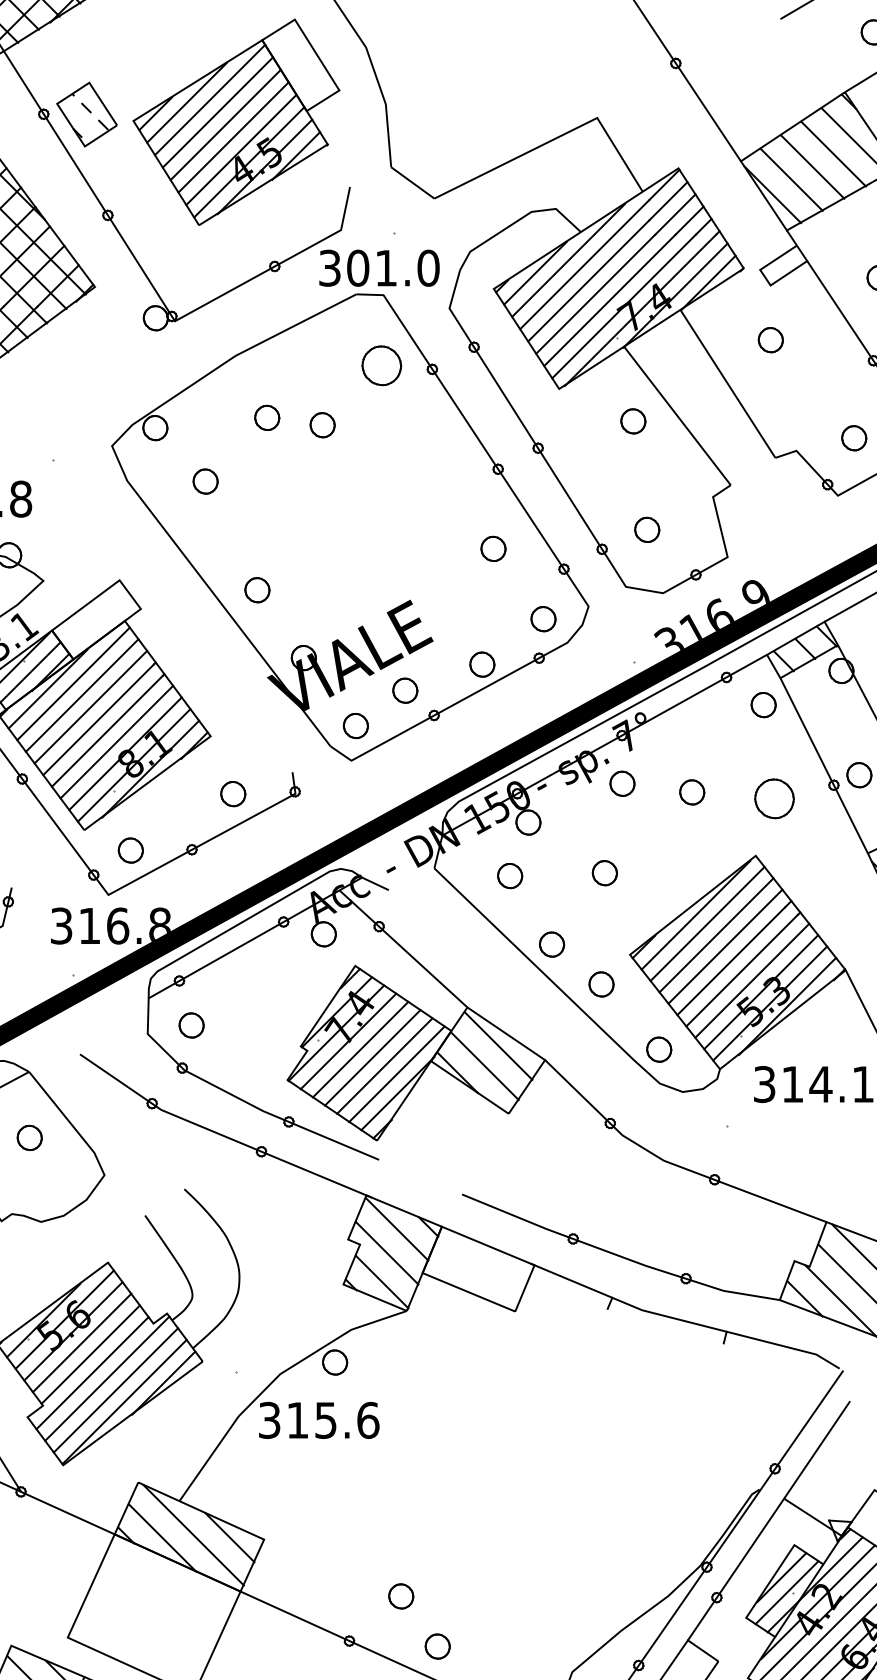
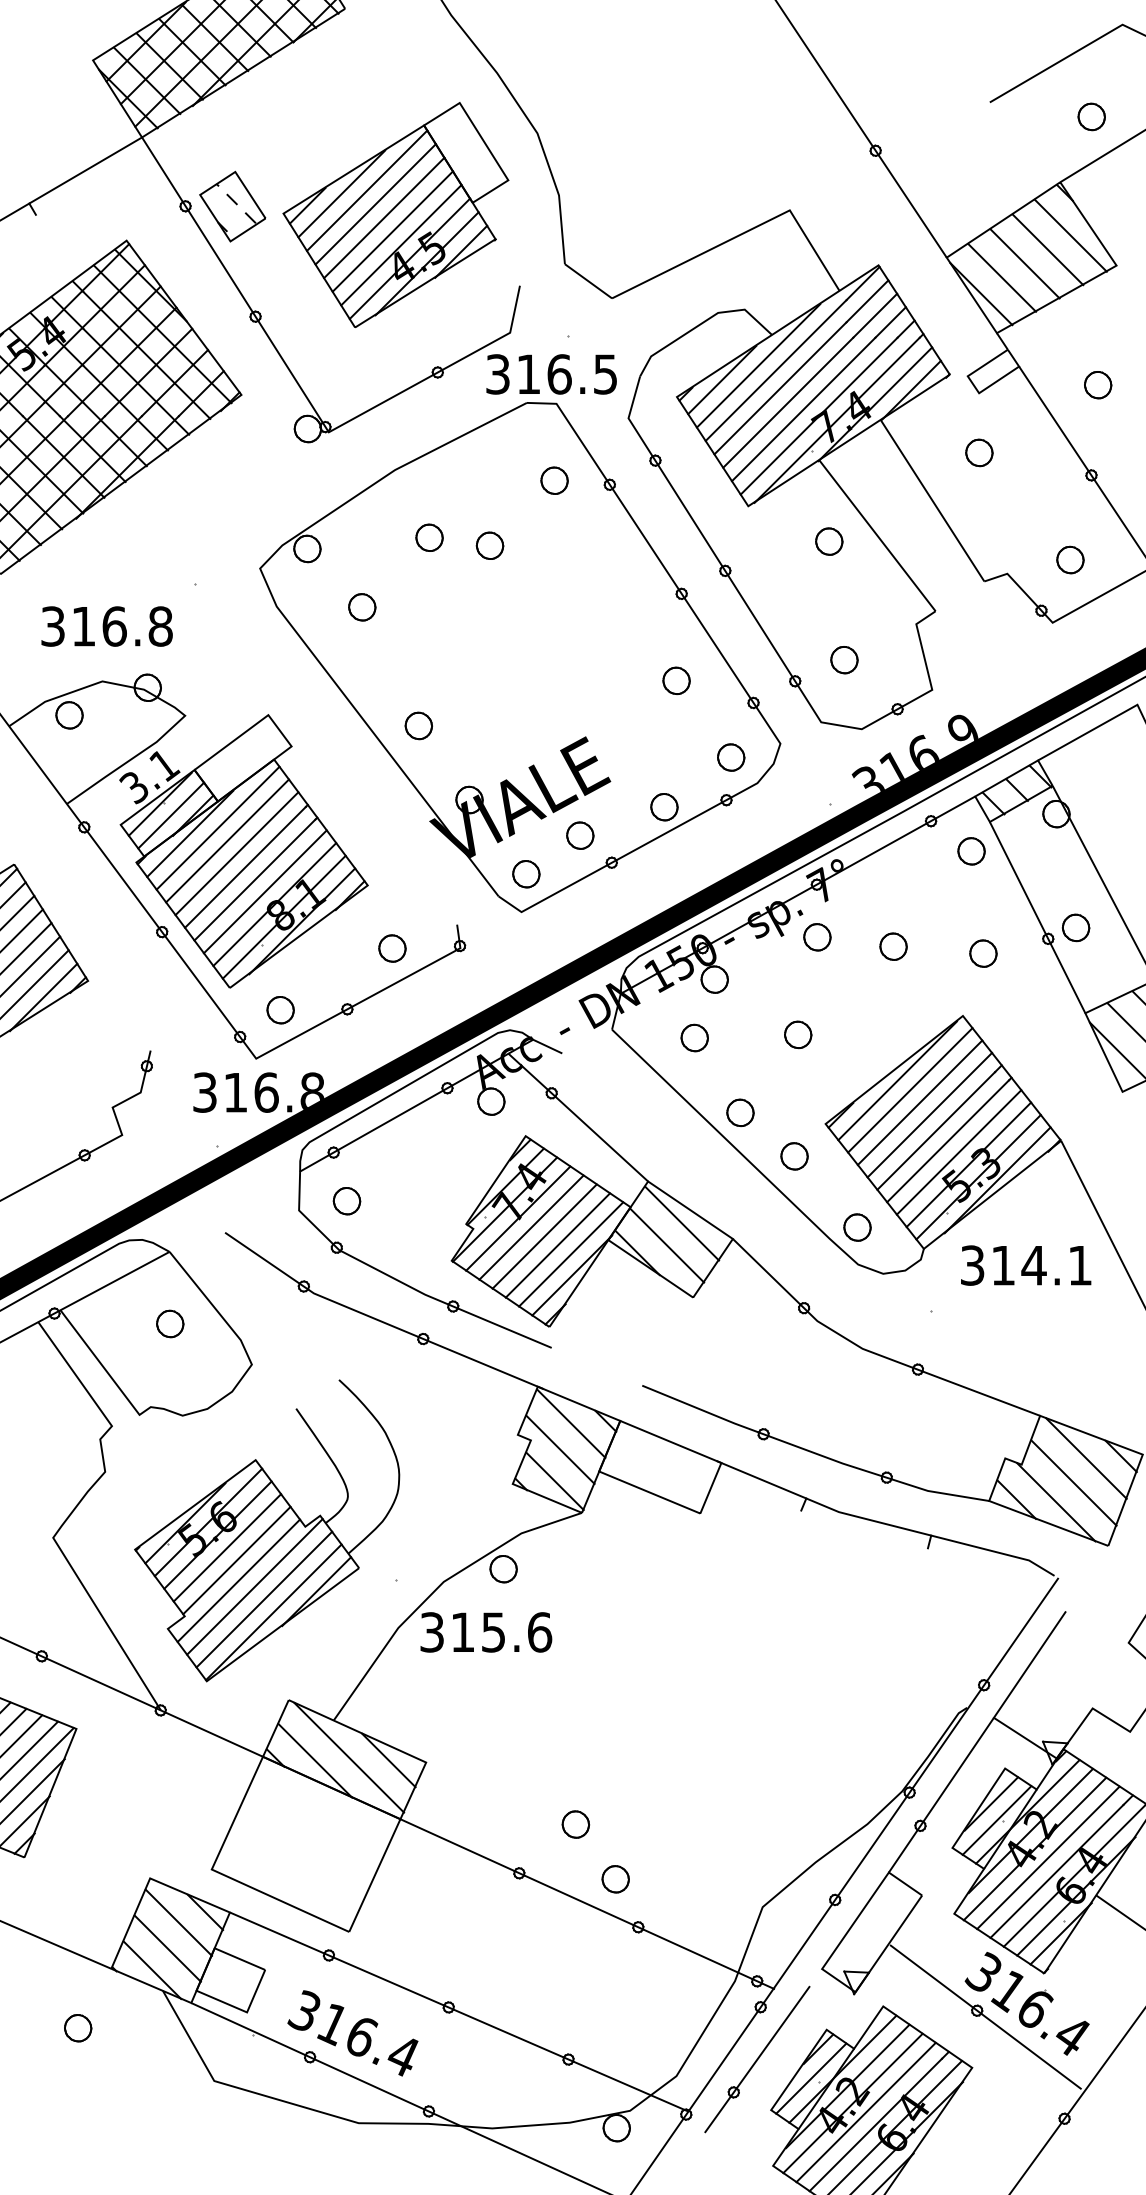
text: (392, 268) -> (566, 374), 301.0 -> 316.5
part: (381, 365) -> (554, 480), size x0.62
part: (774, 798) -> (983, 953), size x0.62

